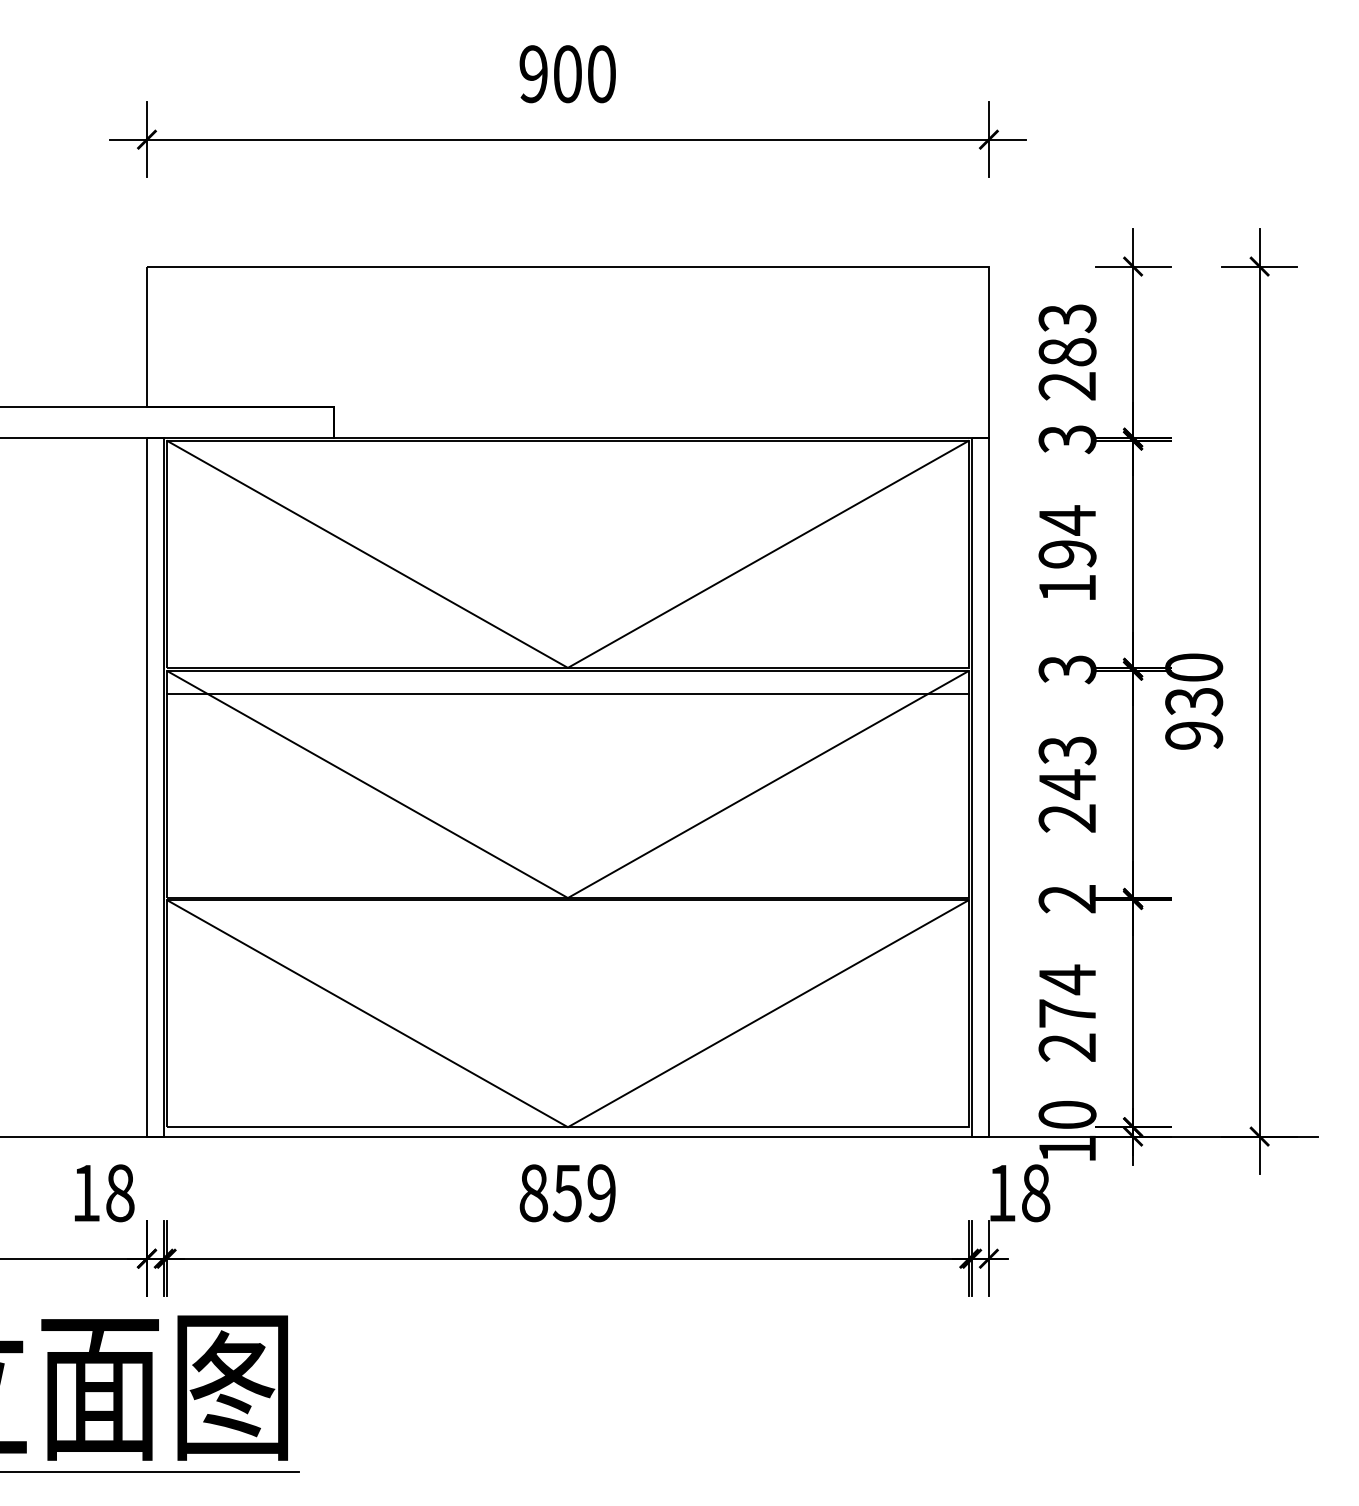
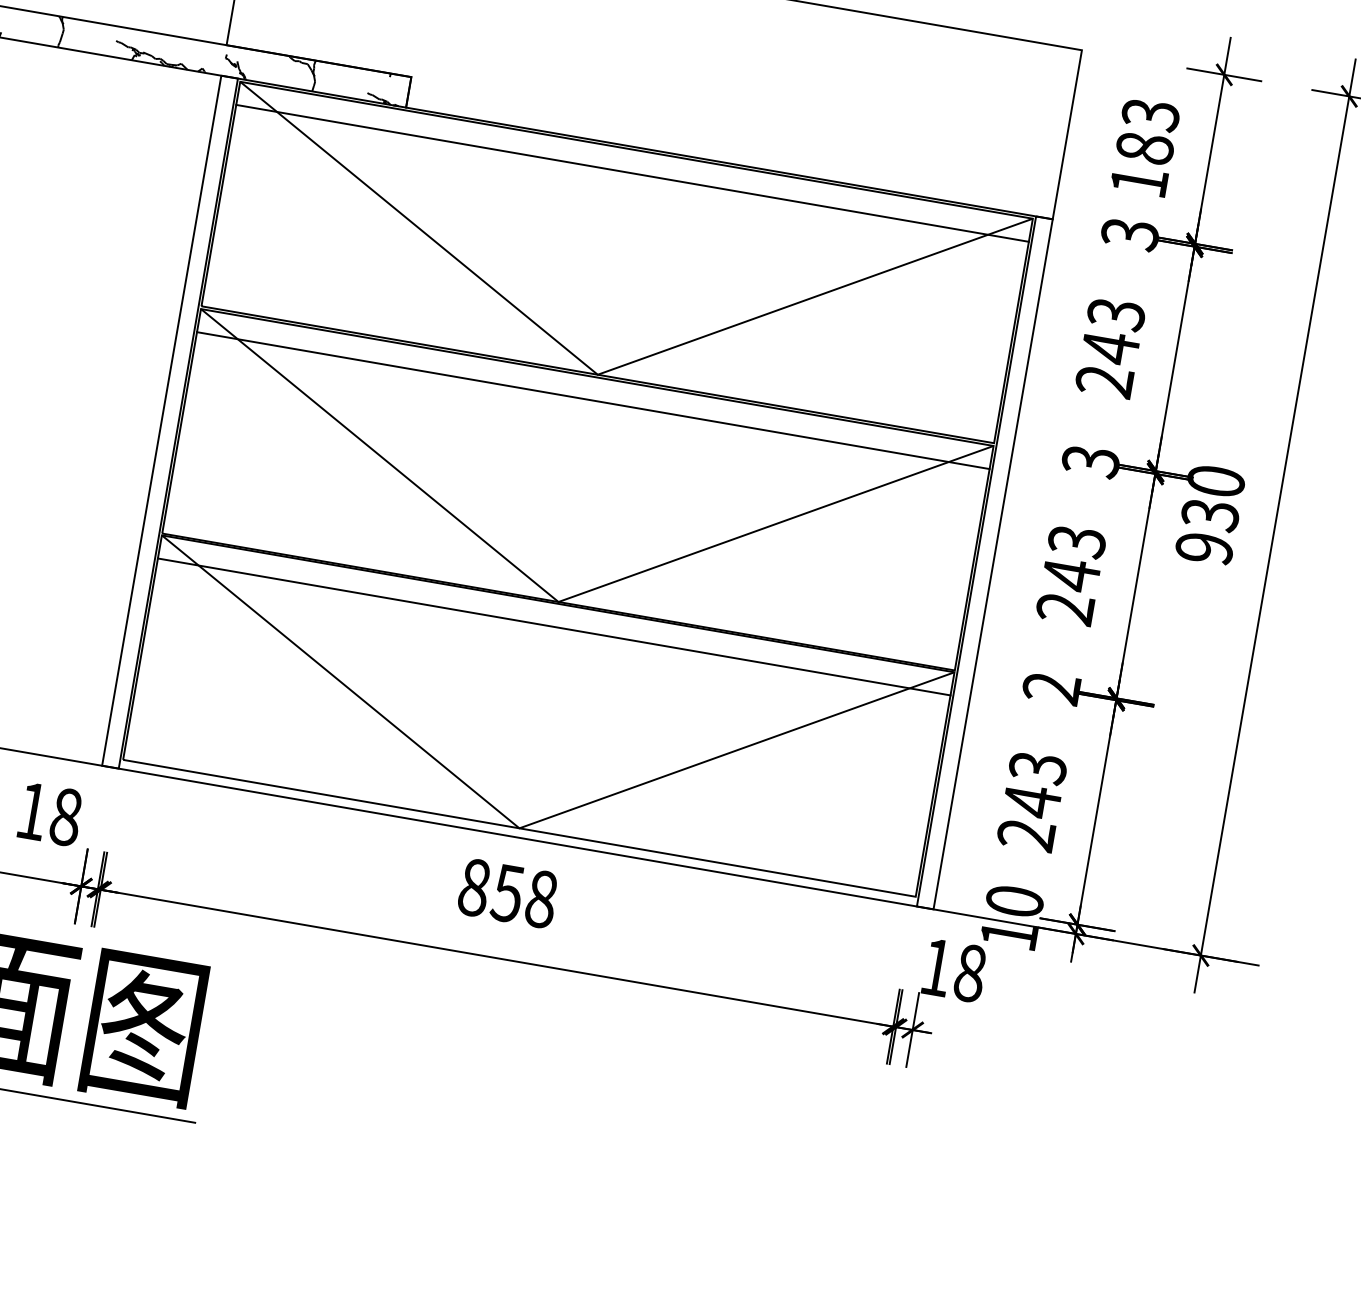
text: (1066, 386) -> (1138, 181), 283 -> 183
hatch: (181, 421) -> (258, 65), added
line: (567, 463) -> (632, 172), added
text: (1067, 553) -> (1110, 346), 194 -> 243
line: (567, 923) -> (553, 627), added
text: (1067, 996) -> (1035, 784), 274 -> 243
text: (601, 1193) -> (541, 899), 859 -> 858

